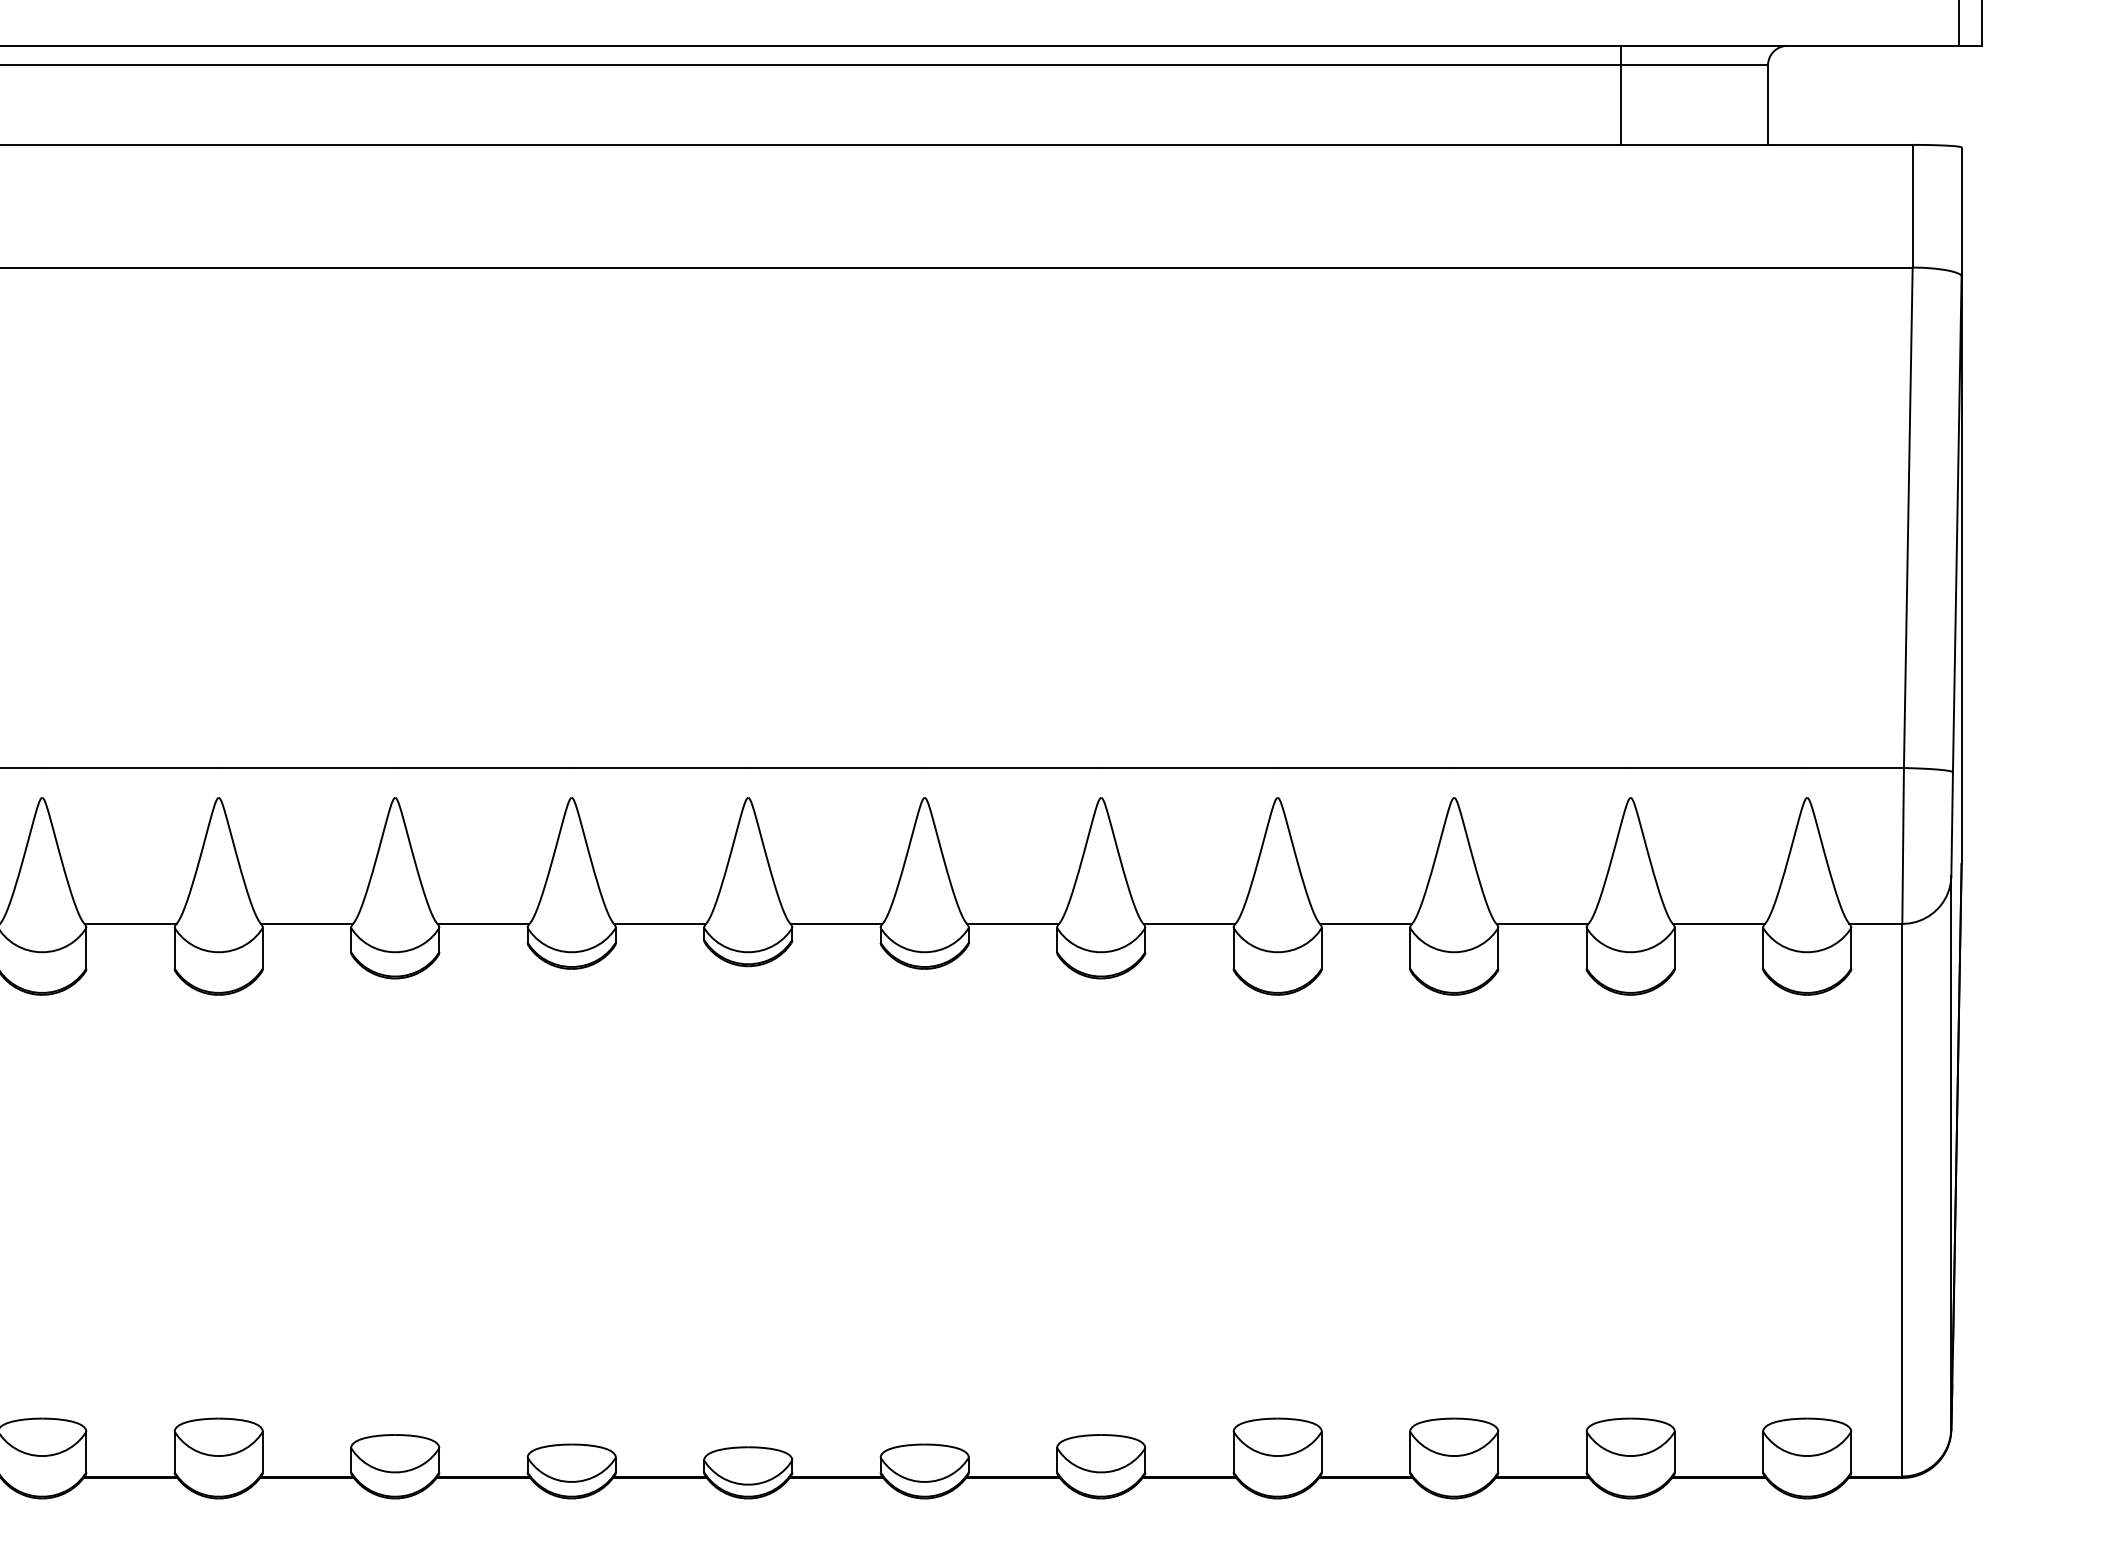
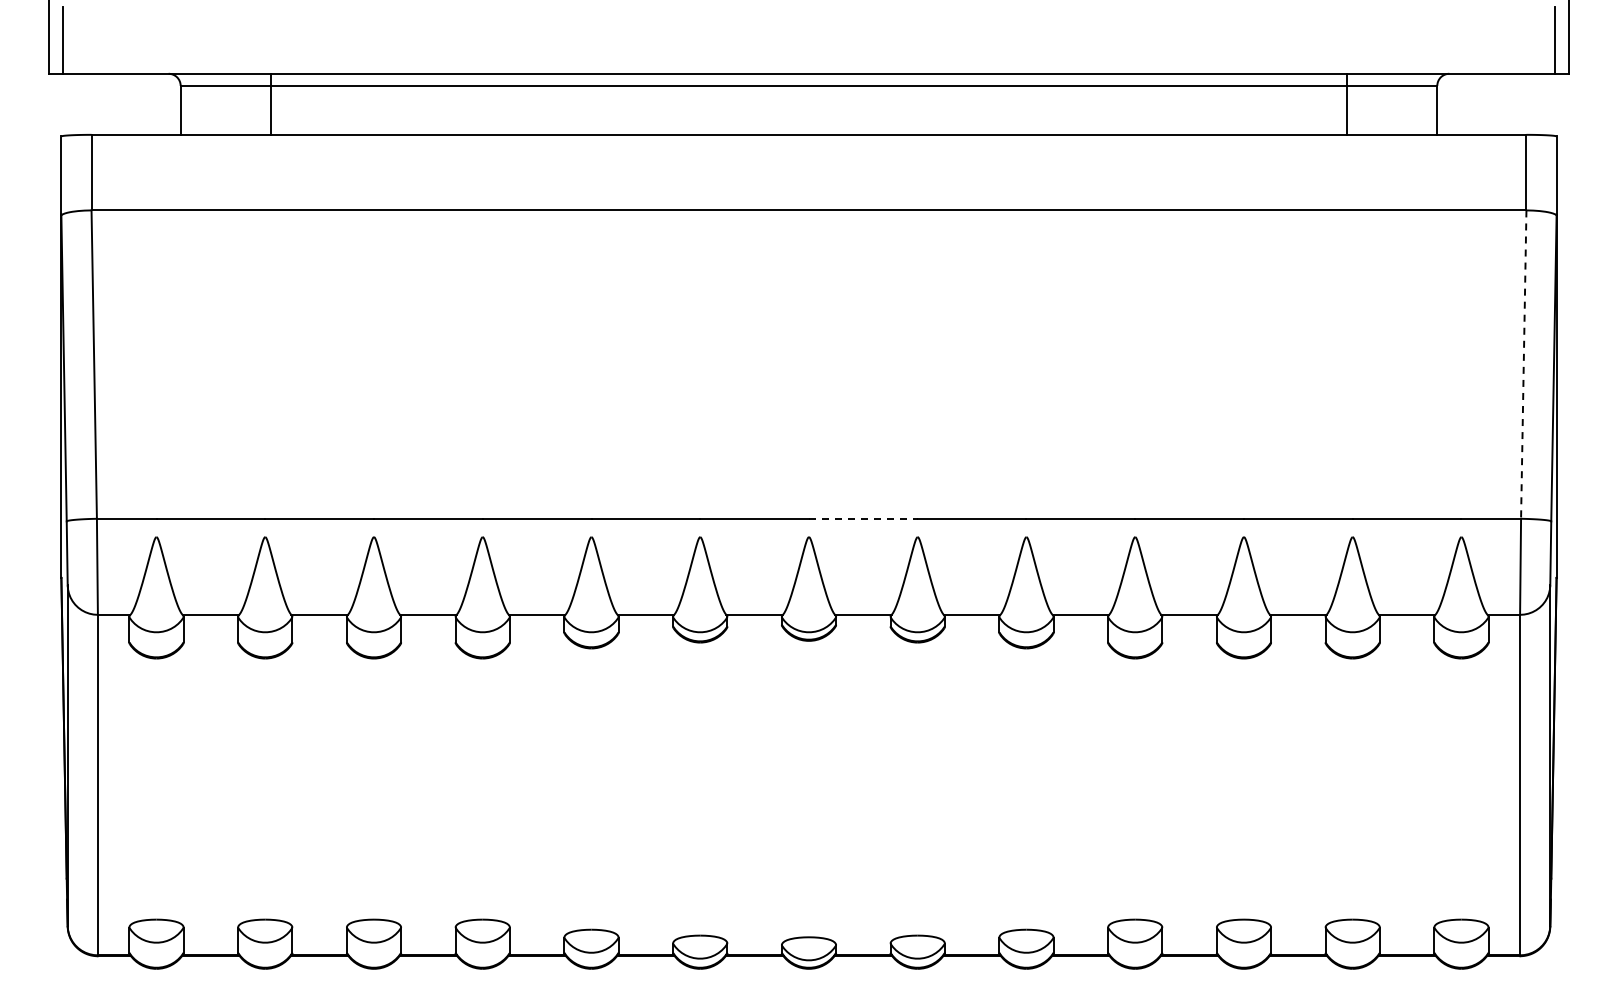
line: (1907, 519) -> (1523, 365), solid -> dashed
line: (836, 767) -> (863, 518), solid -> dashed

